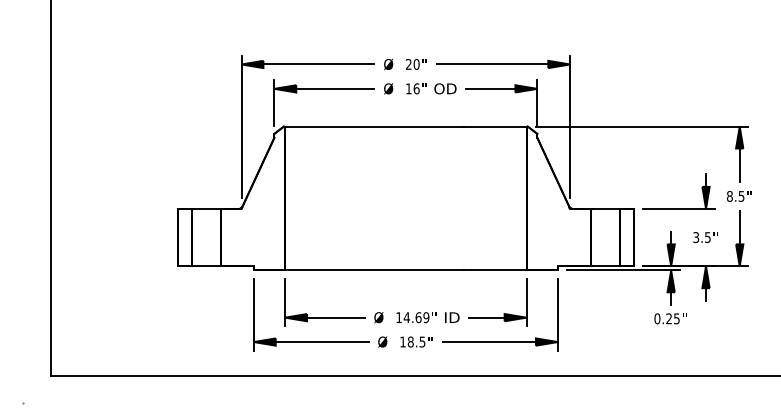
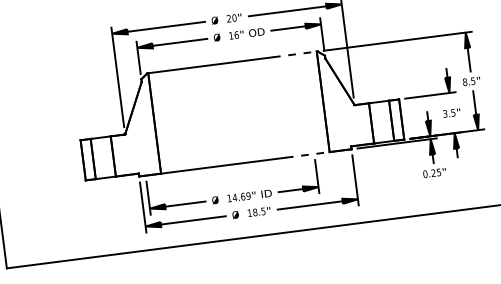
line: (495, 126) -> (295, 54), solid -> dashed
line: (495, 270) -> (308, 154), solid -> dashed
part: (407, 312) -> (234, 194), moved

